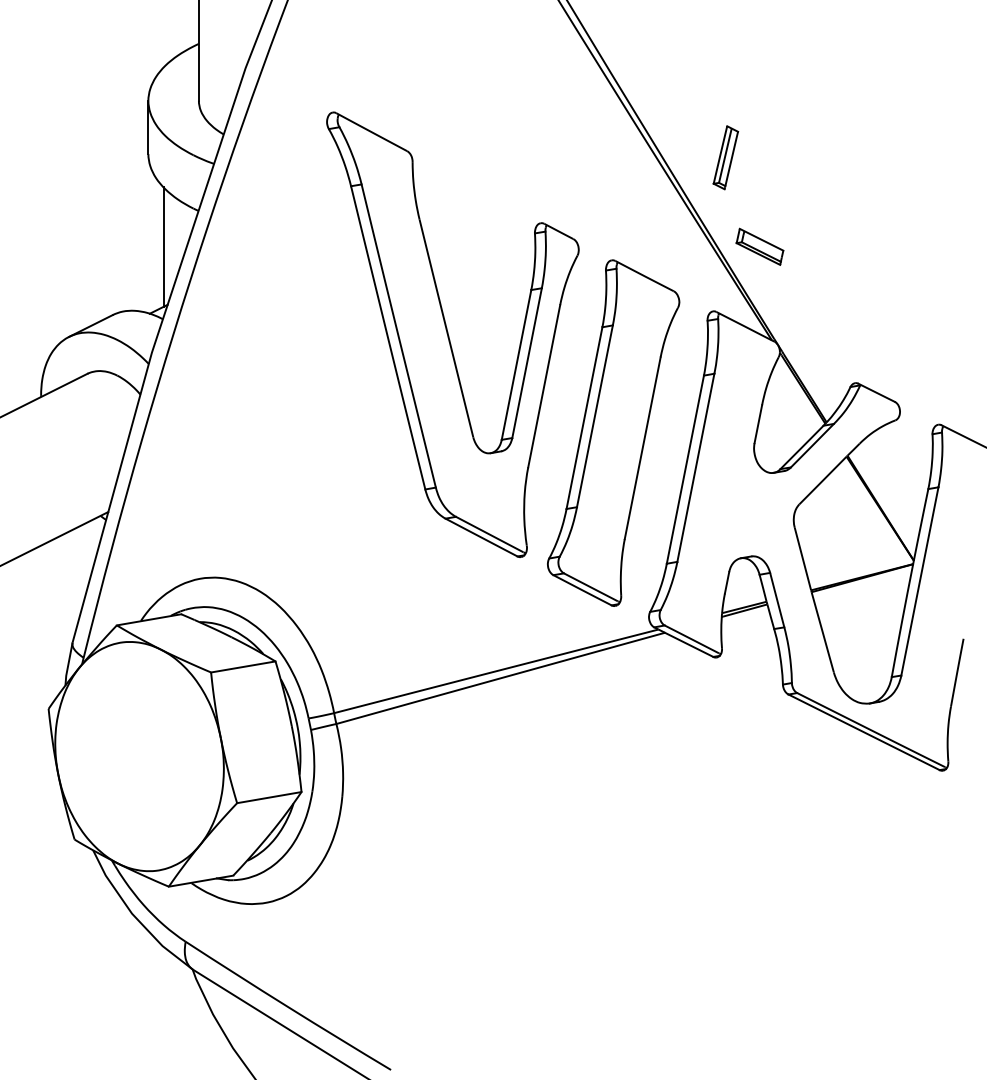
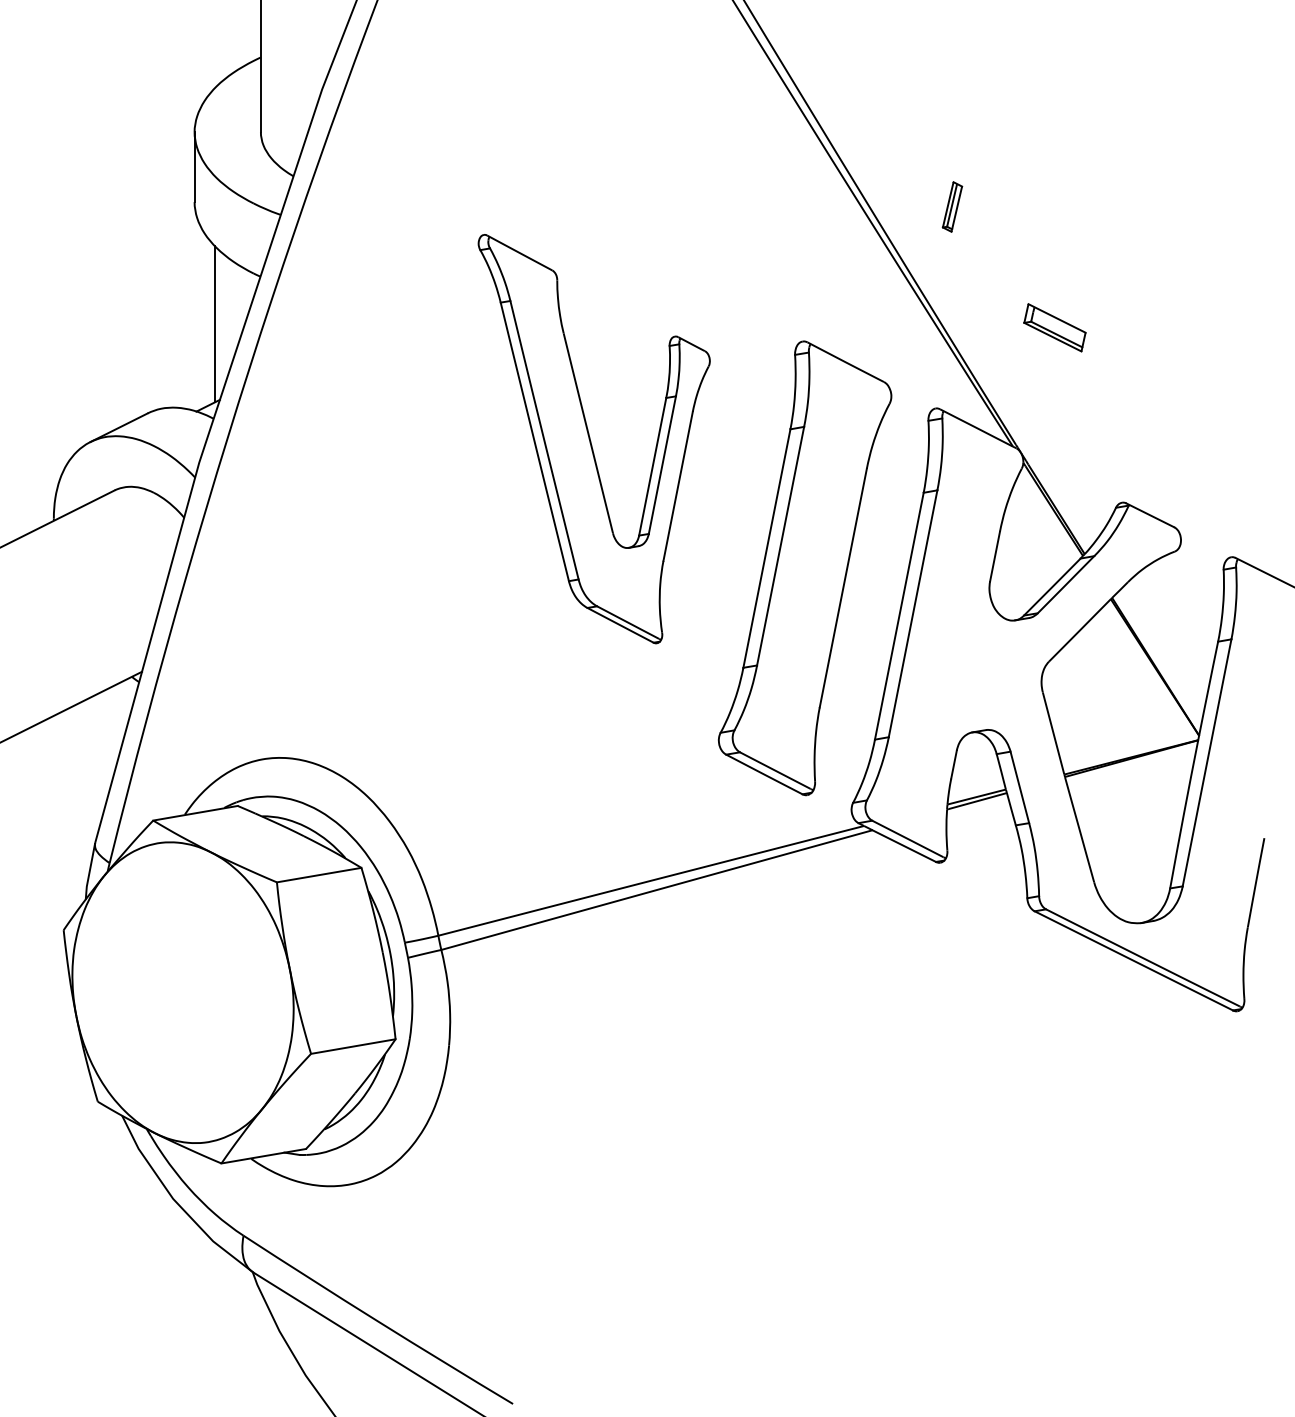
part: (725, 157) -> (951, 206), size x0.6
part: (759, 246) -> (1054, 327), moved
part: (452, 334) -> (593, 438), size x0.7

